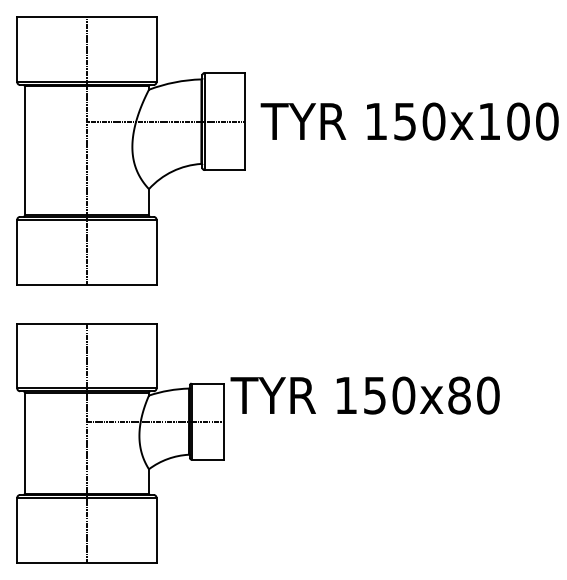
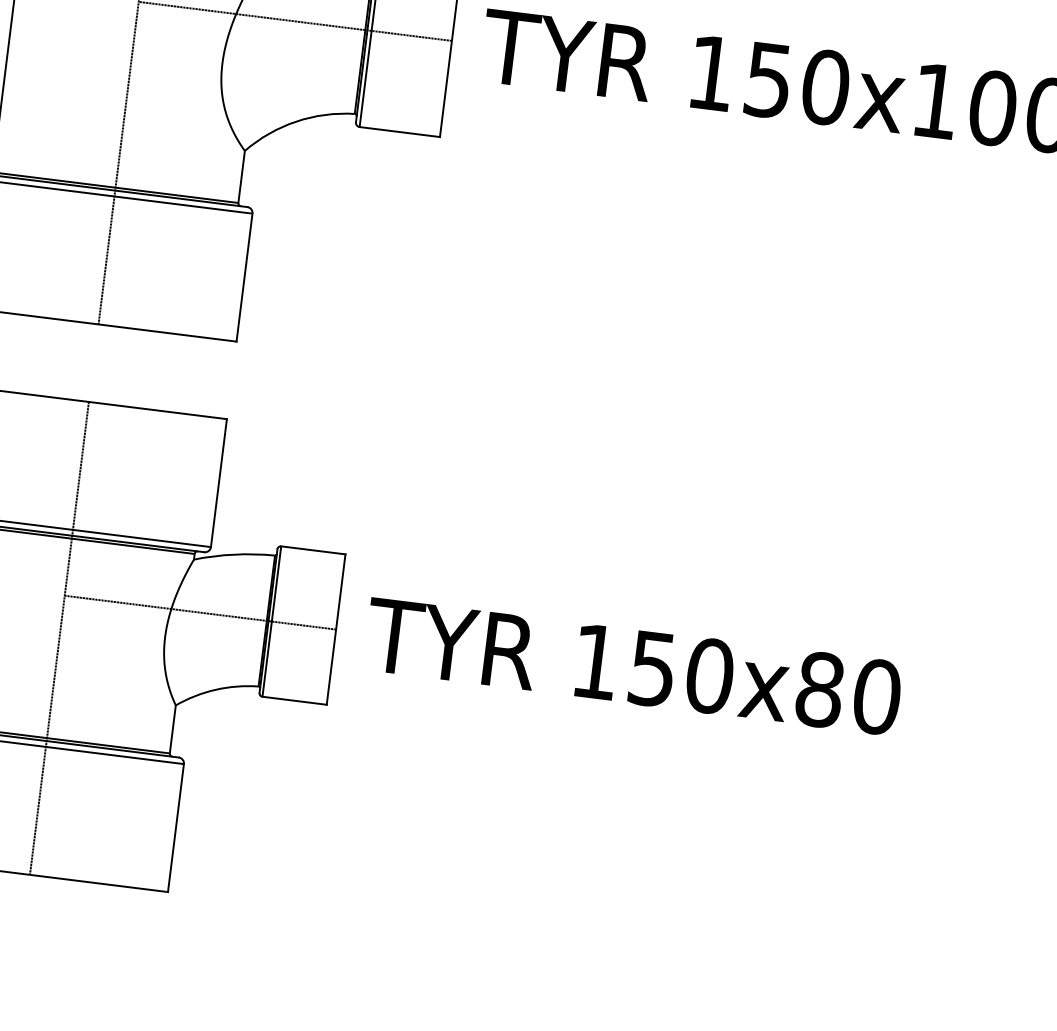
text: (364, 395) -> (632, 666), moved

